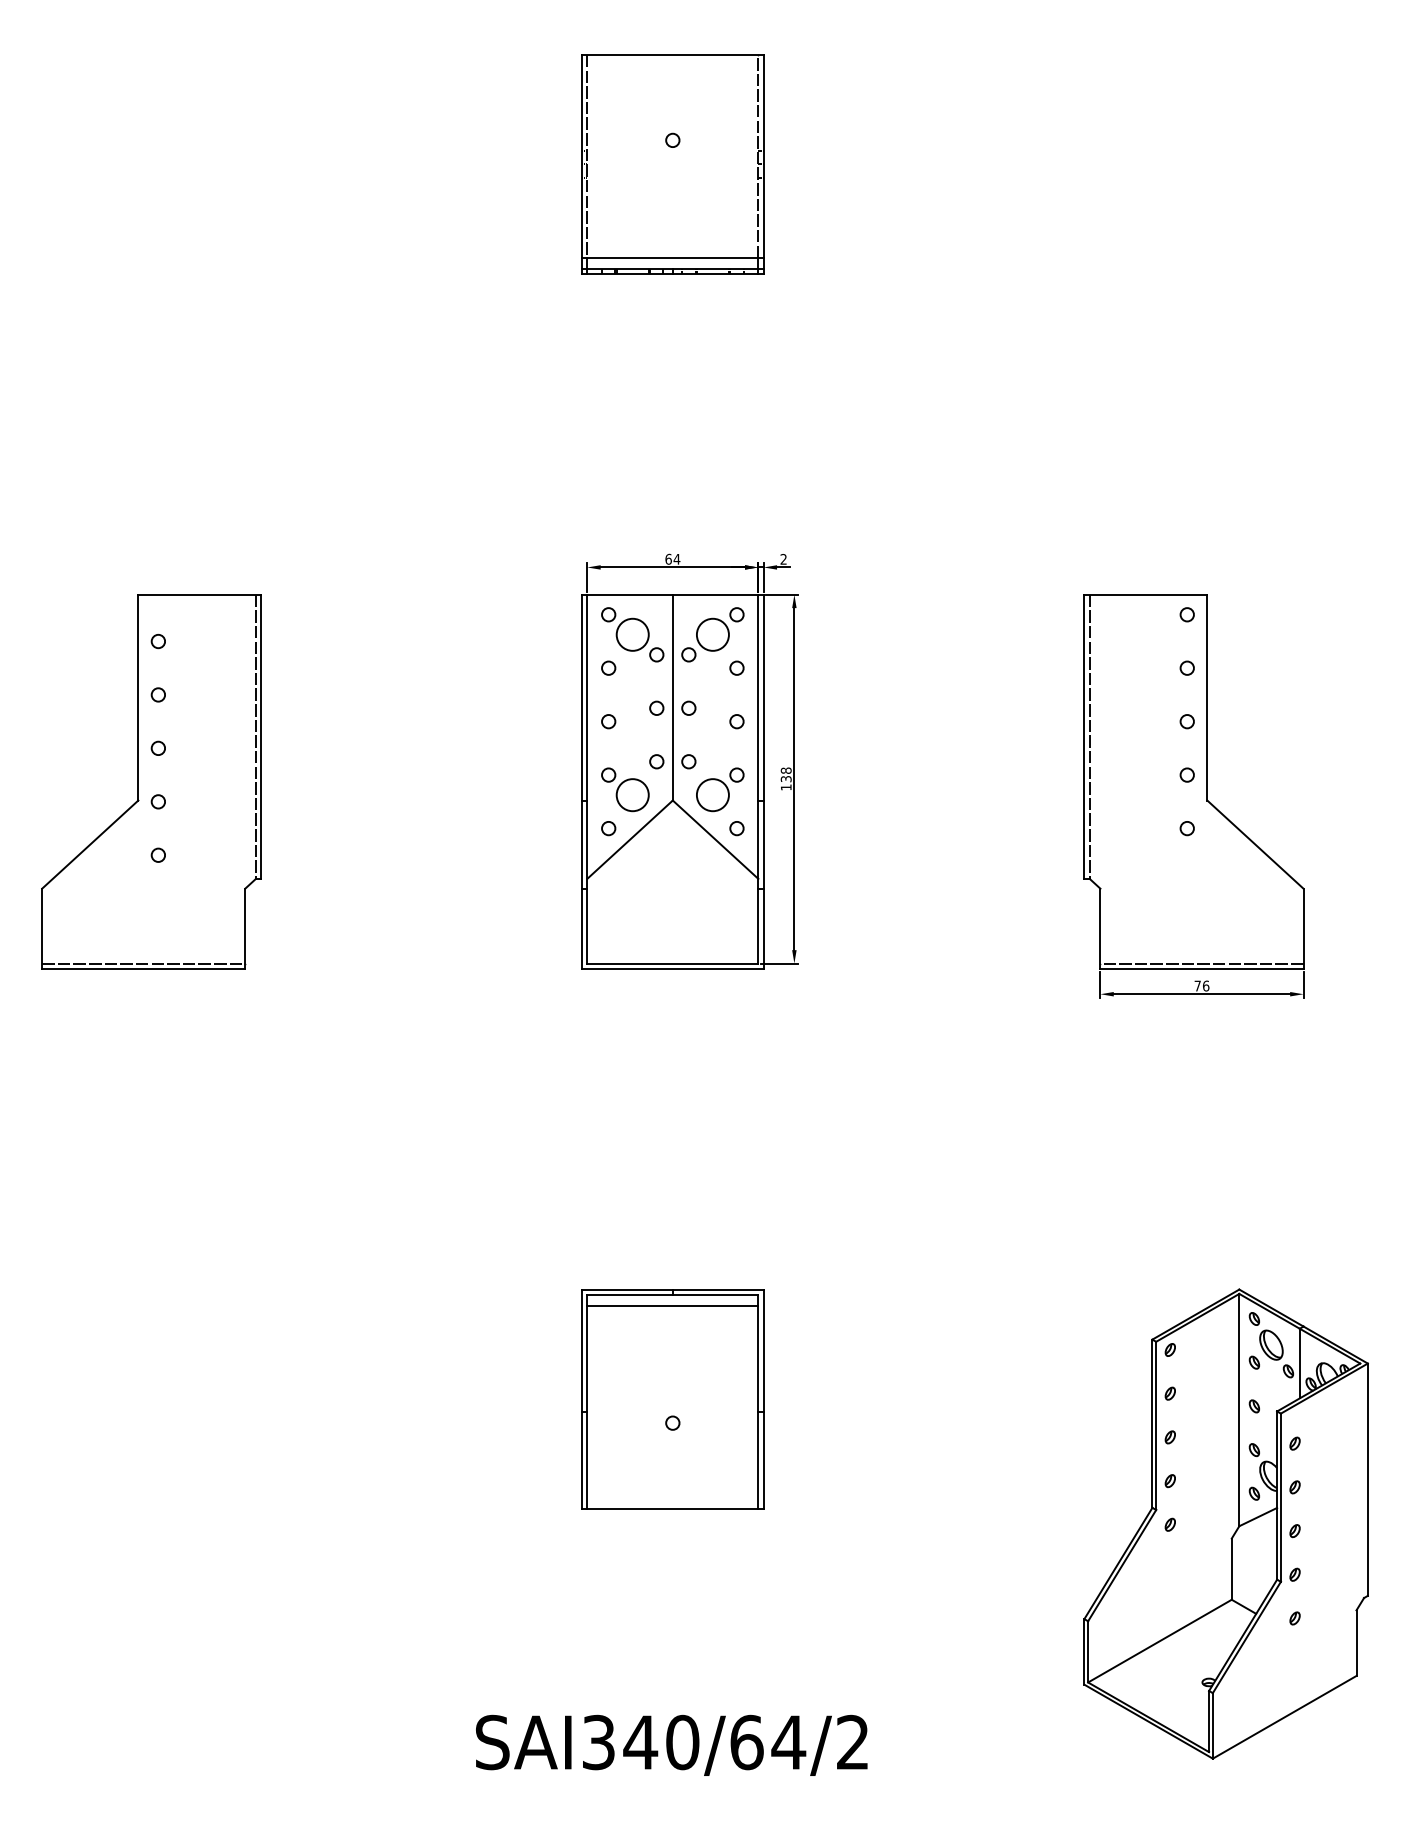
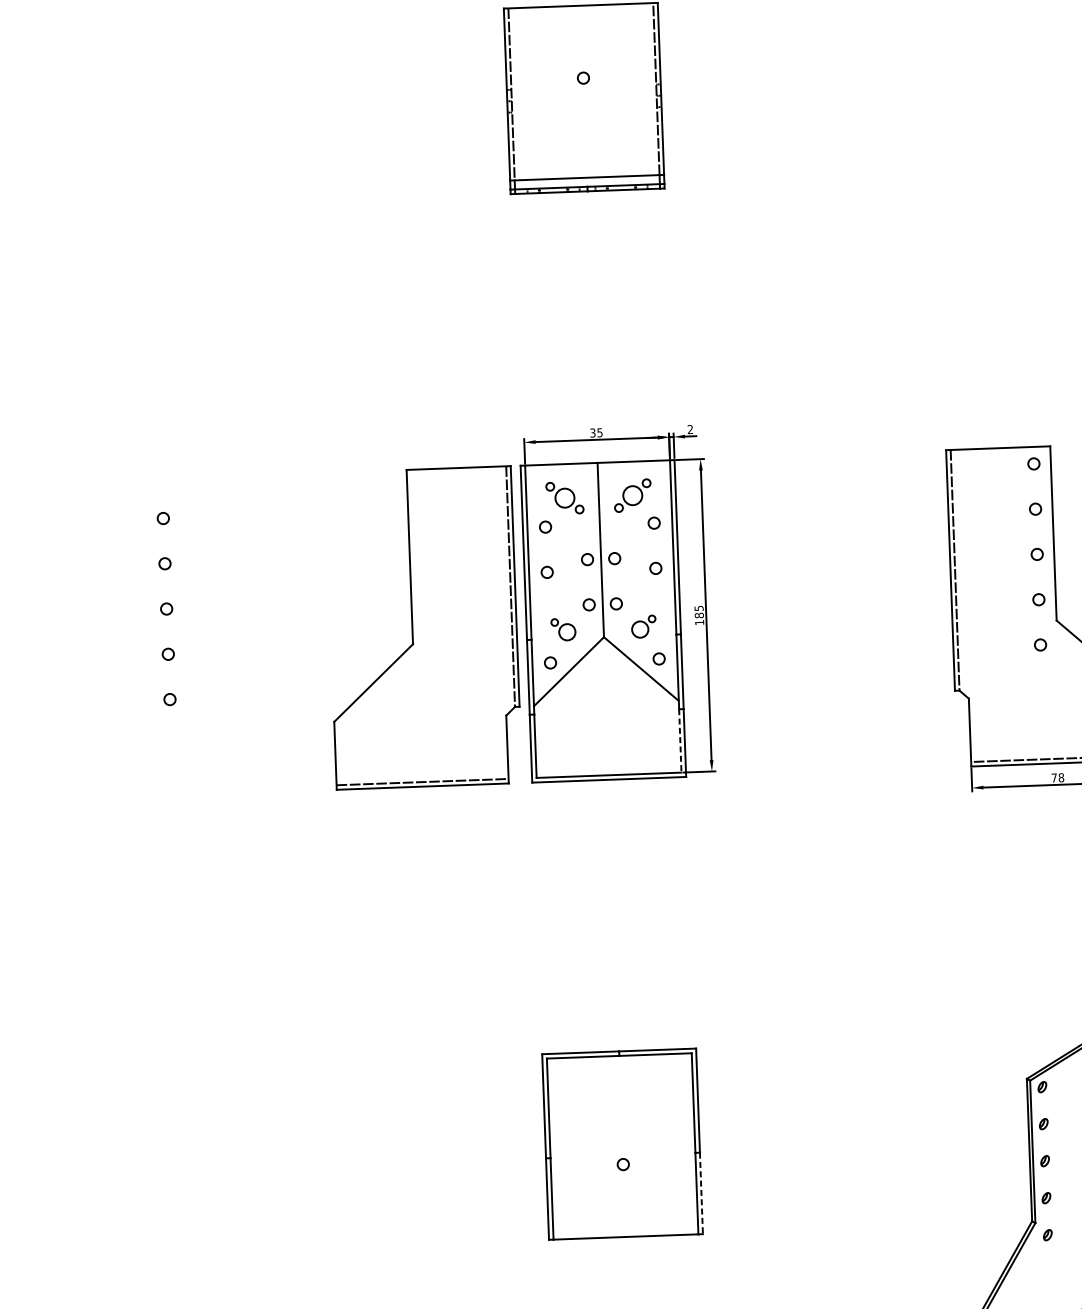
text: (672, 558) -> (596, 432), 64 -> 35
part: (632, 634) -> (564, 497), size x0.7
part: (712, 634) -> (632, 495), size x0.7
text: (785, 774) -> (698, 611), 138 -> 185
part: (151, 781) -> (423, 627), moved
part: (625, 789) -> (563, 629), size x0.6
part: (720, 789) -> (644, 626), size x0.6
line: (758, 926) -> (680, 741), solid -> dashed
text: (1206, 985) -> (1061, 777), 76 -> 78
line: (672, 1305) -> (619, 1064), removed
line: (763, 1461) -> (701, 1194), solid -> dashed

